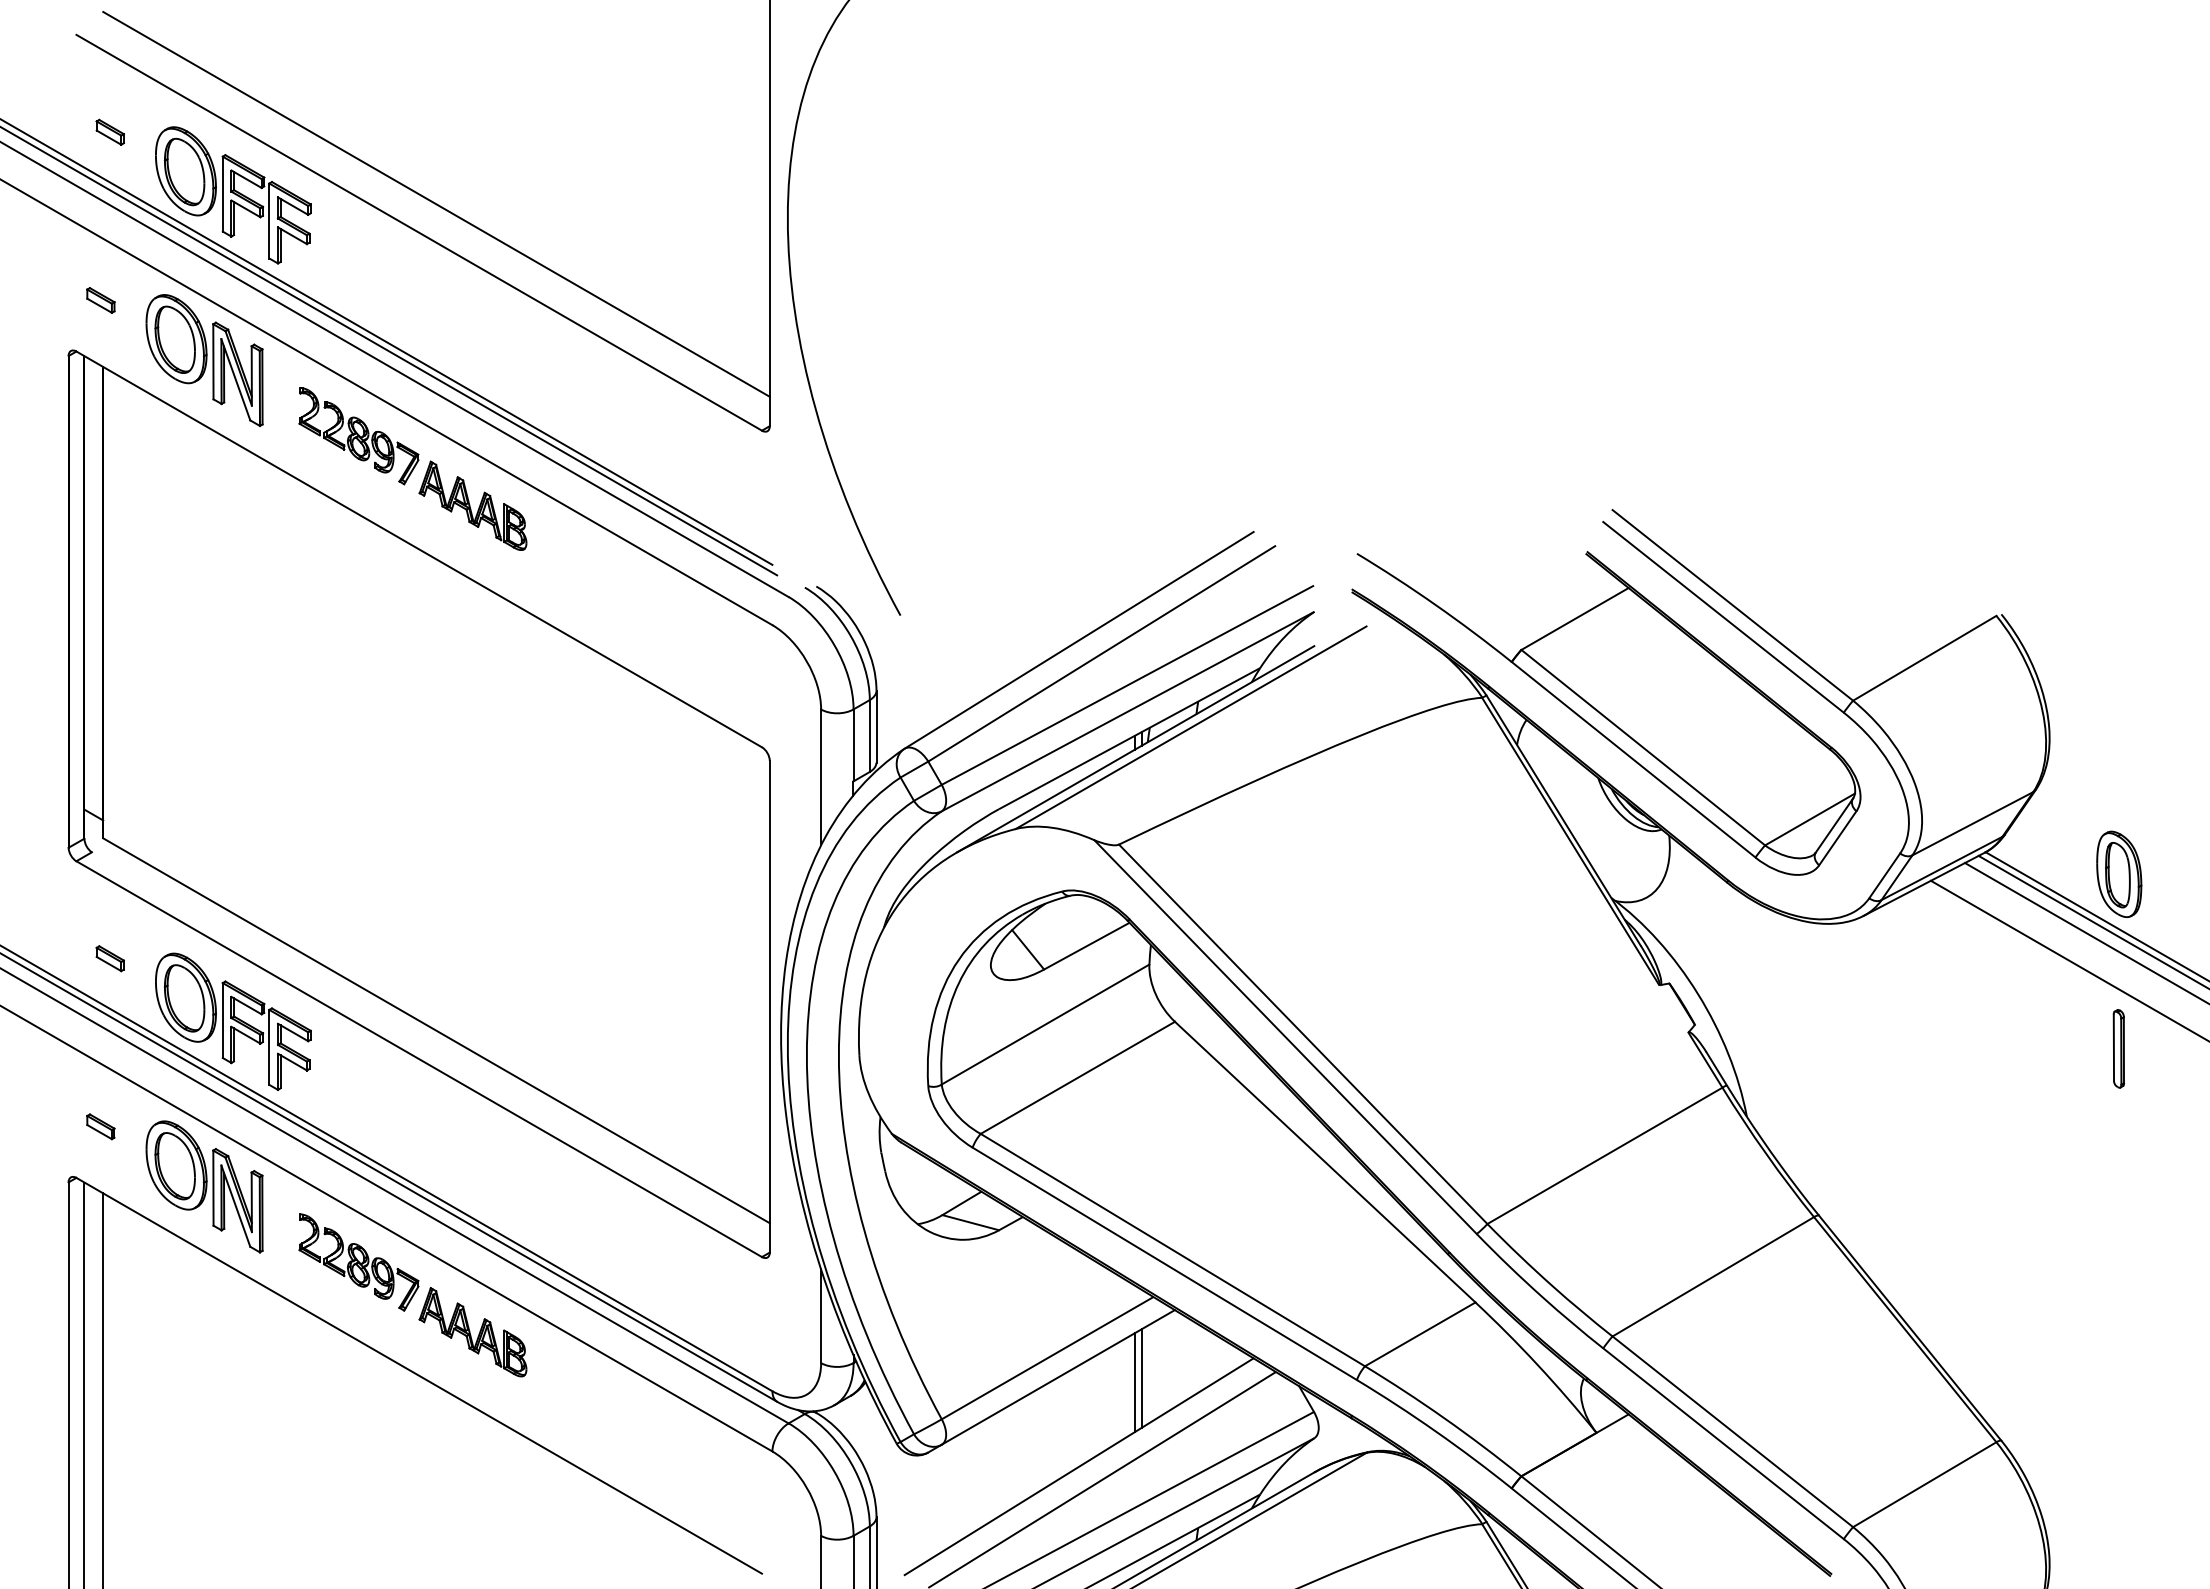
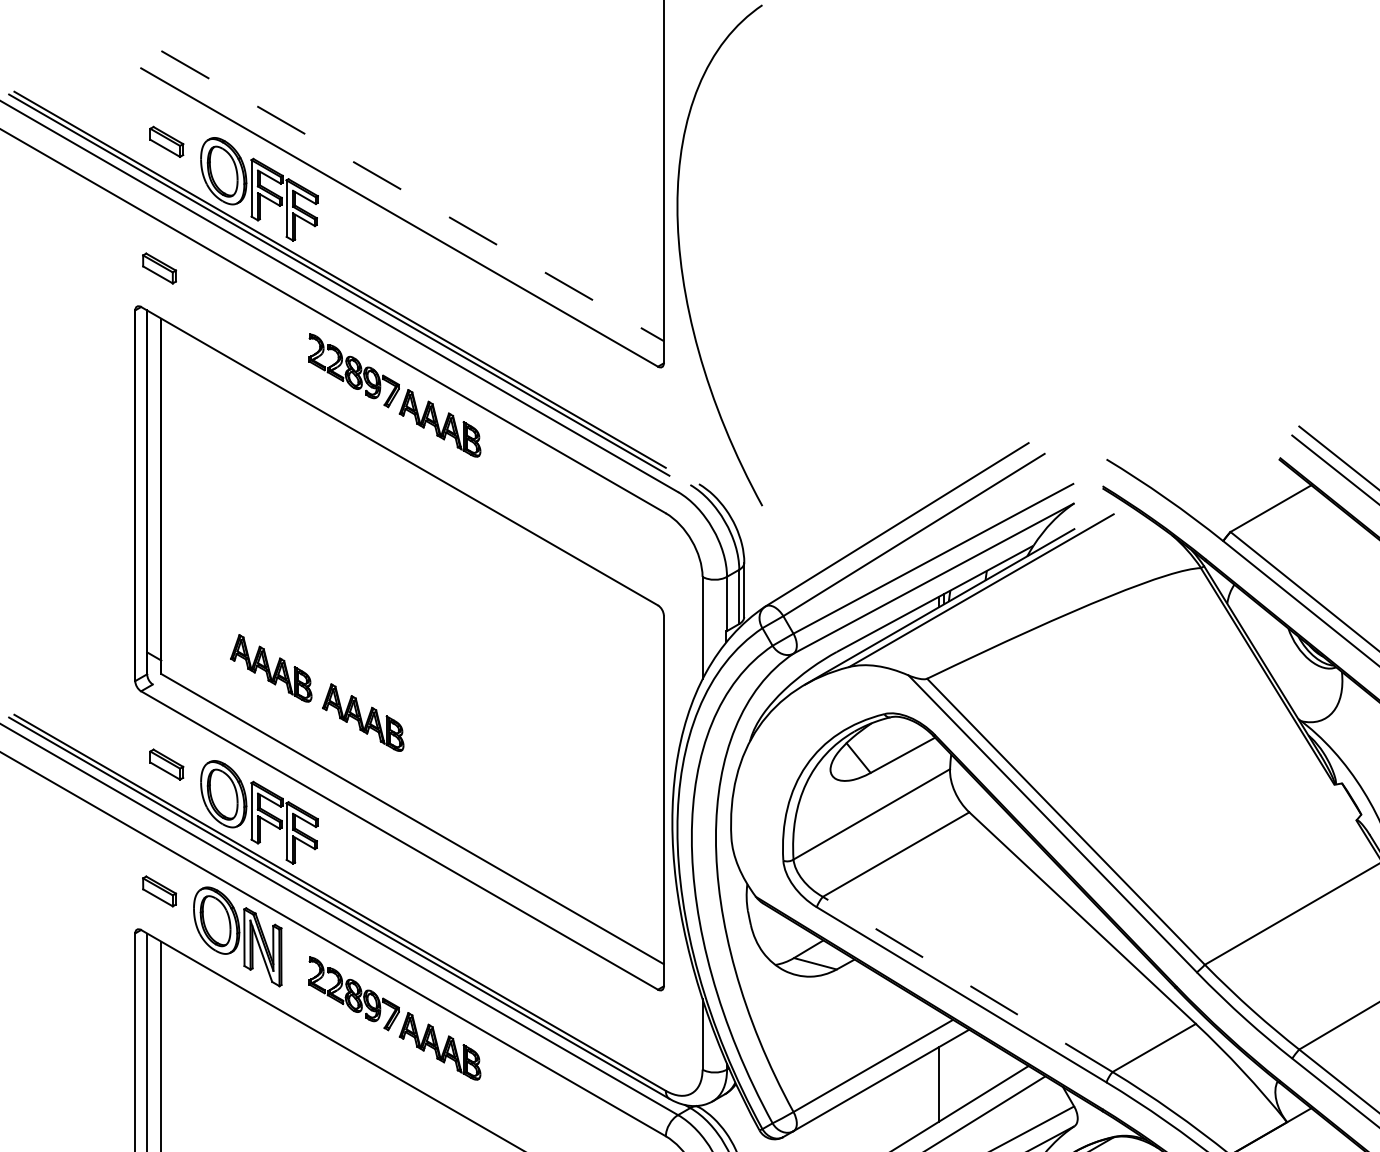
part: (109, 131) -> (166, 141), size x1.6
line: (436, 204) -> (412, 196), solid -> dashed
part: (100, 300) -> (159, 268), size x1.6
part: (204, 360) -> (237, 313), removed
part: (248, 830) -> (270, 668), added
part: (370, 896) -> (362, 717), added
part: (109, 958) -> (166, 764), size x1.6
part: (100, 1126) -> (159, 891), size x1.6
line: (1172, 1250) -> (967, 984), solid -> dashed
line: (1141, 1378) -> (944, 1081), removed

